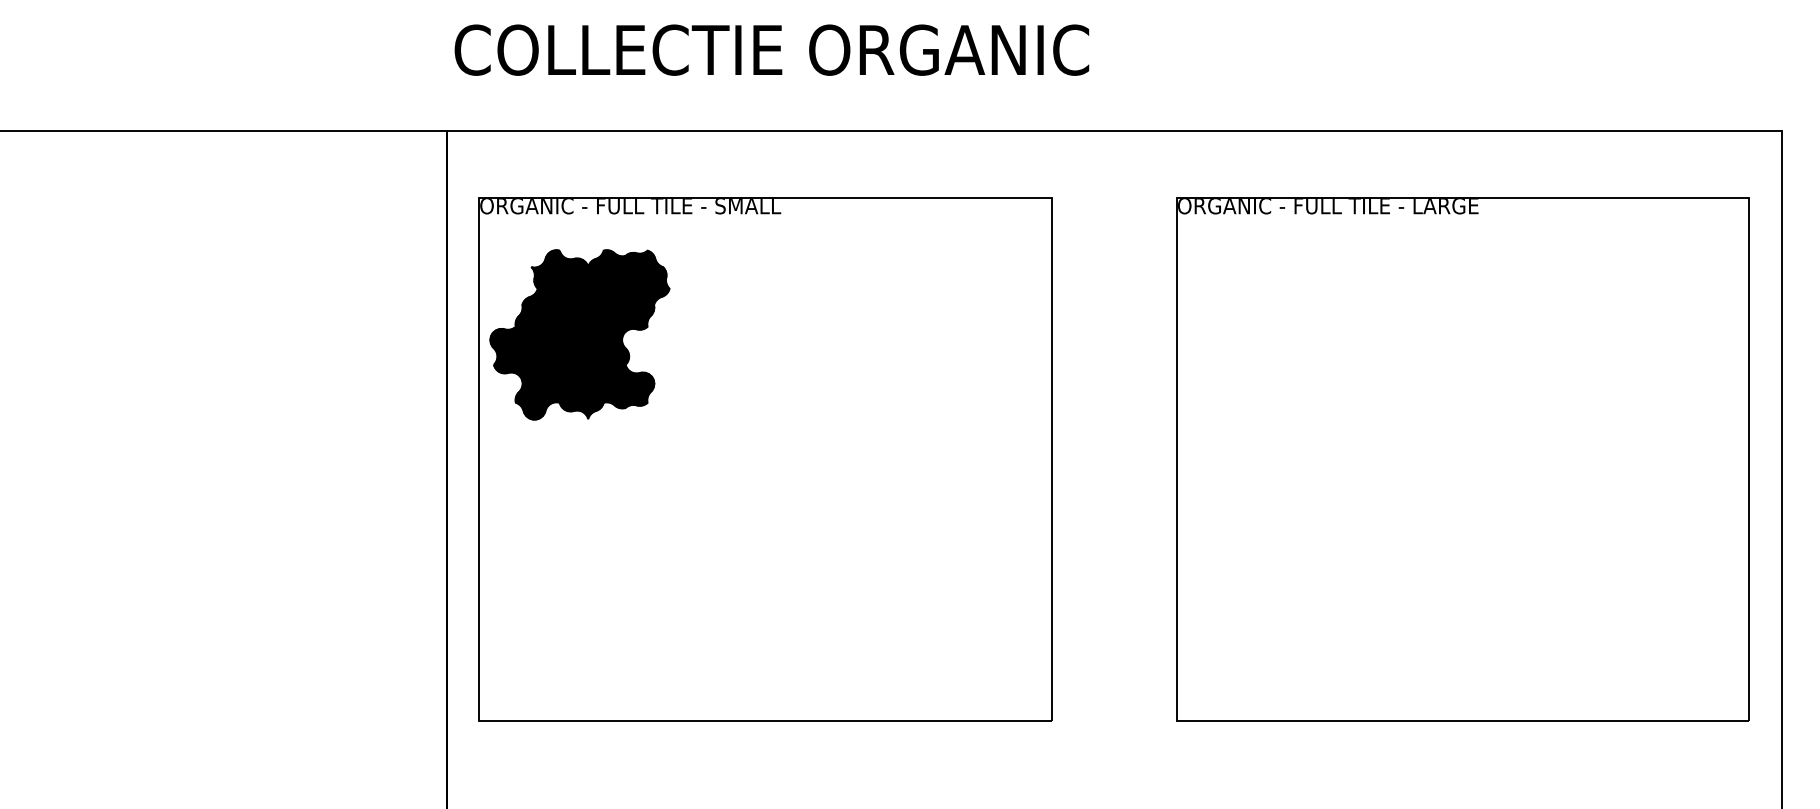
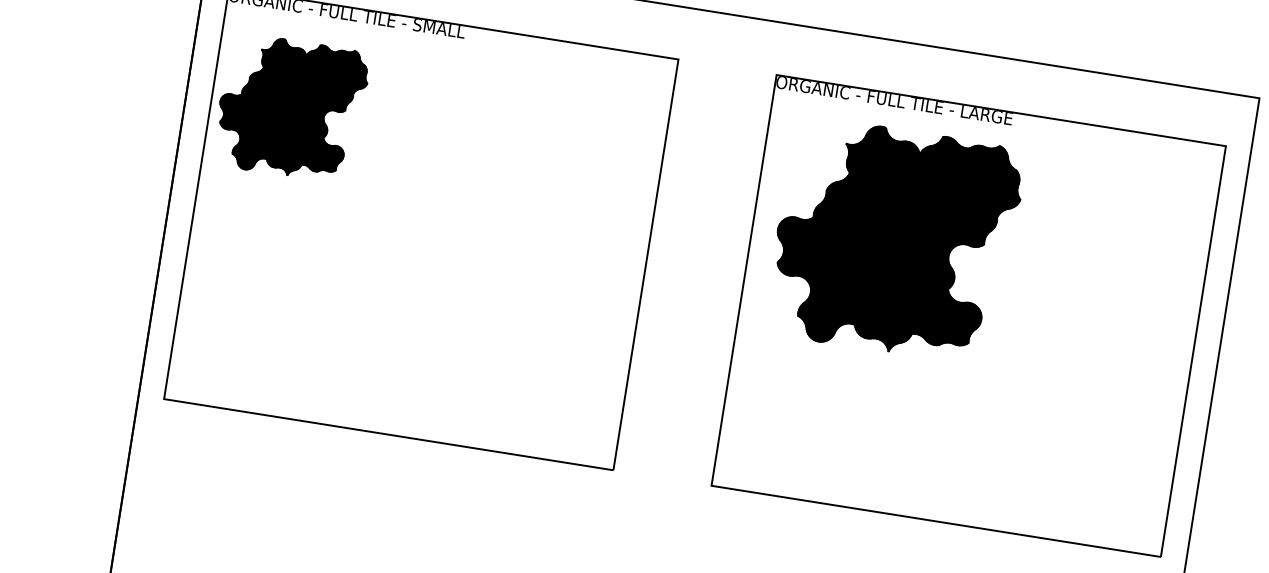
part: (1356, 380) -> (895, 240), added

